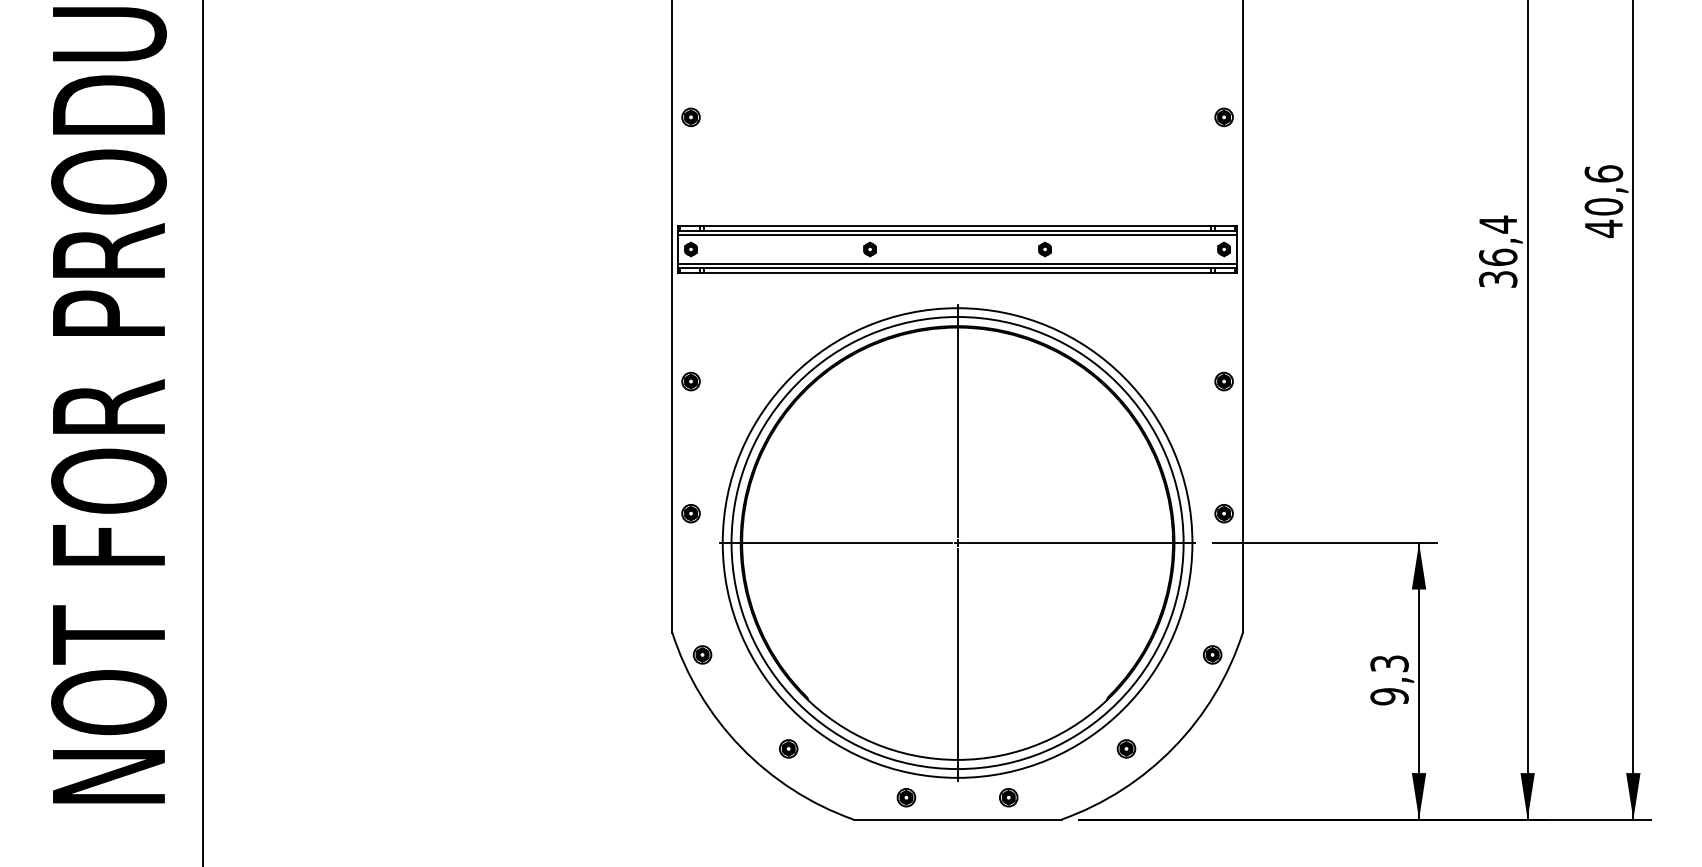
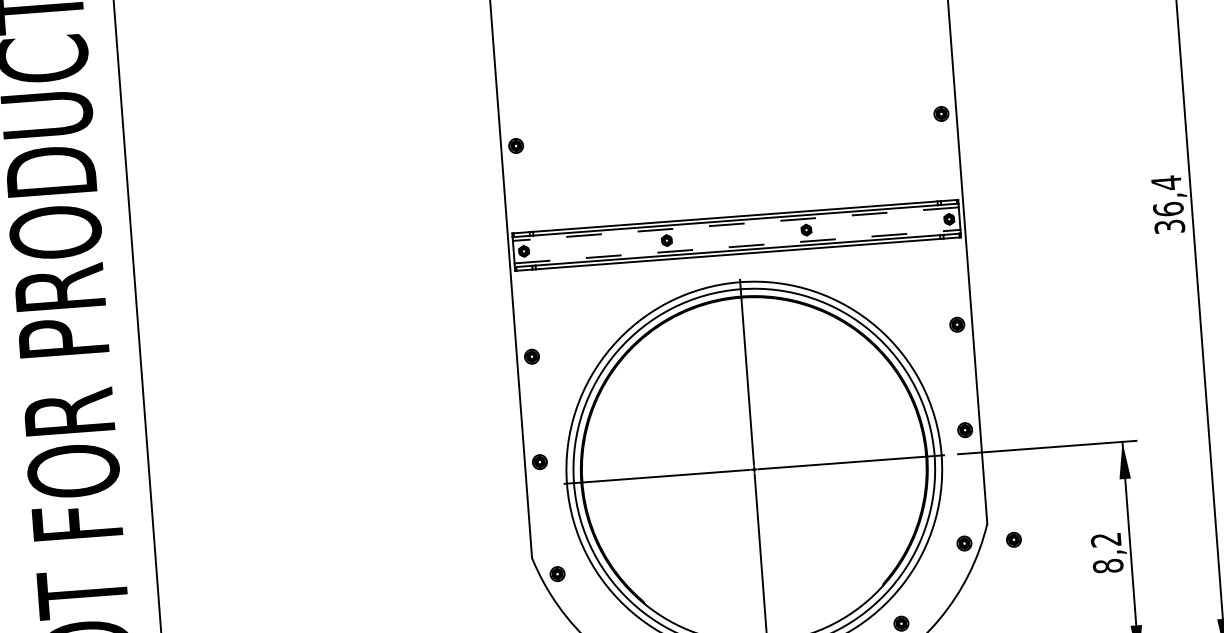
line: (957, 235) -> (735, 224), solid -> dashed
line: (958, 263) -> (738, 246), solid -> dashed
part: (1274, 654) -> (1013, 539), added
text: (1389, 680) -> (1107, 553), 9,3 -> 8,2

